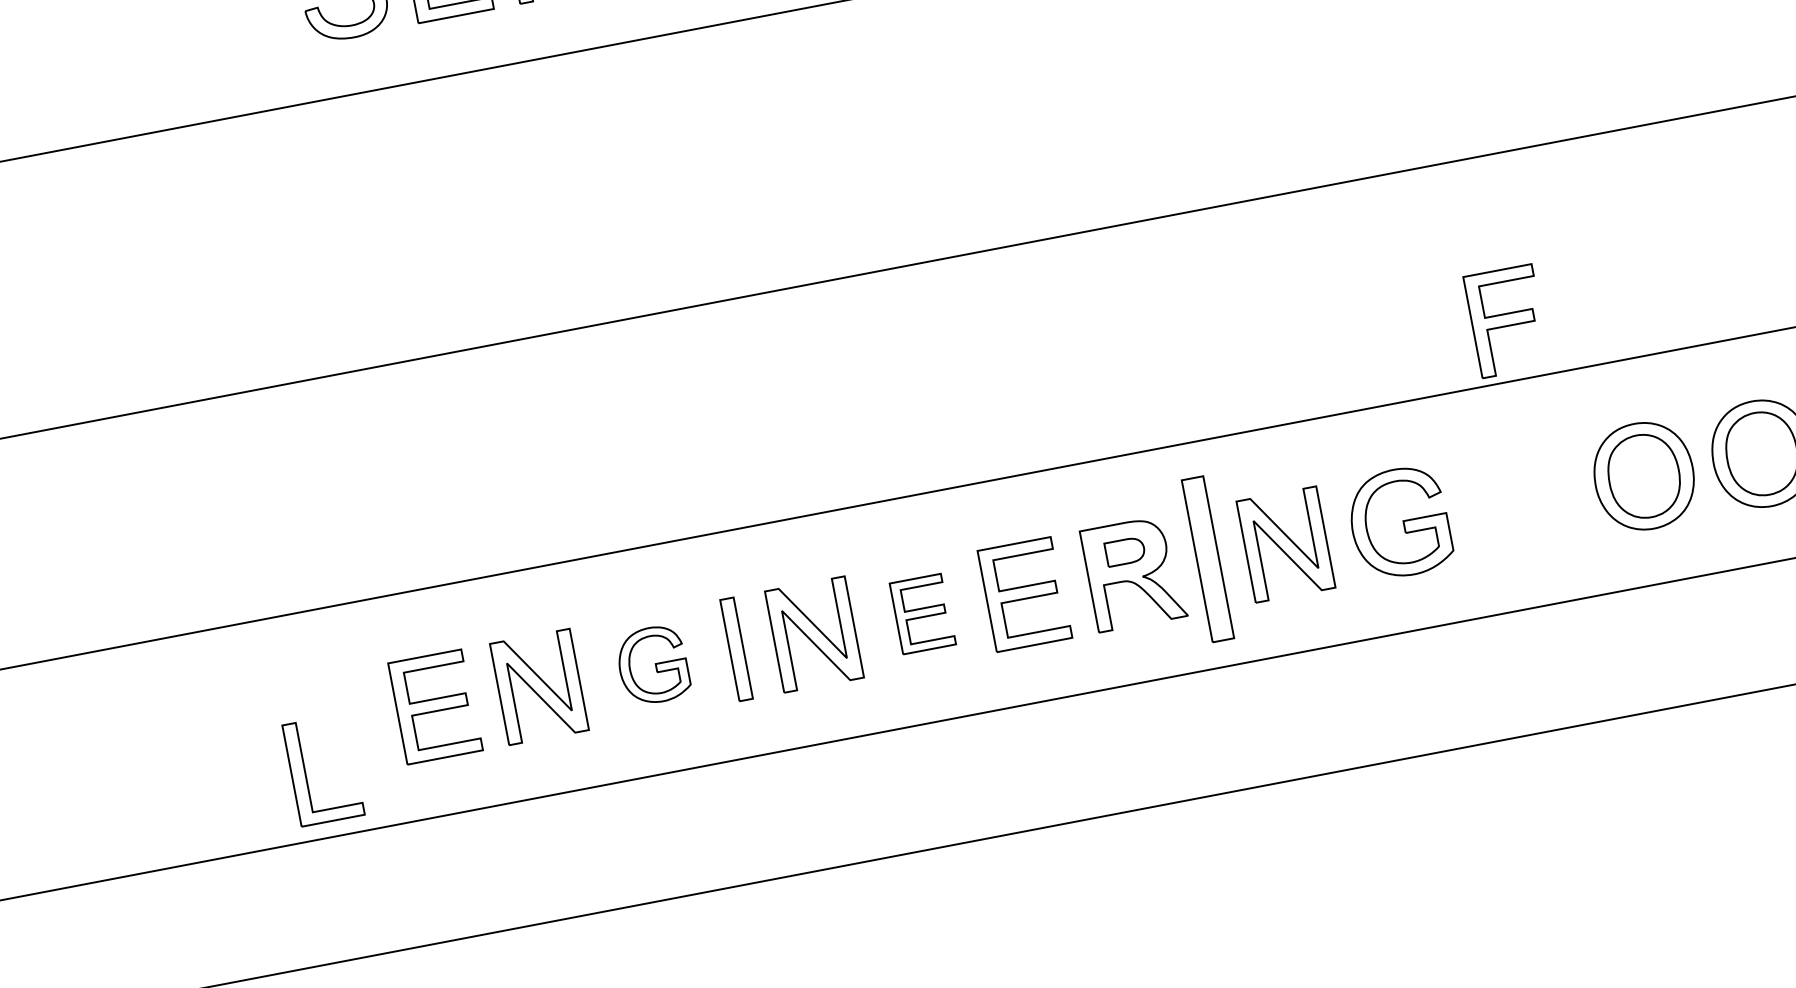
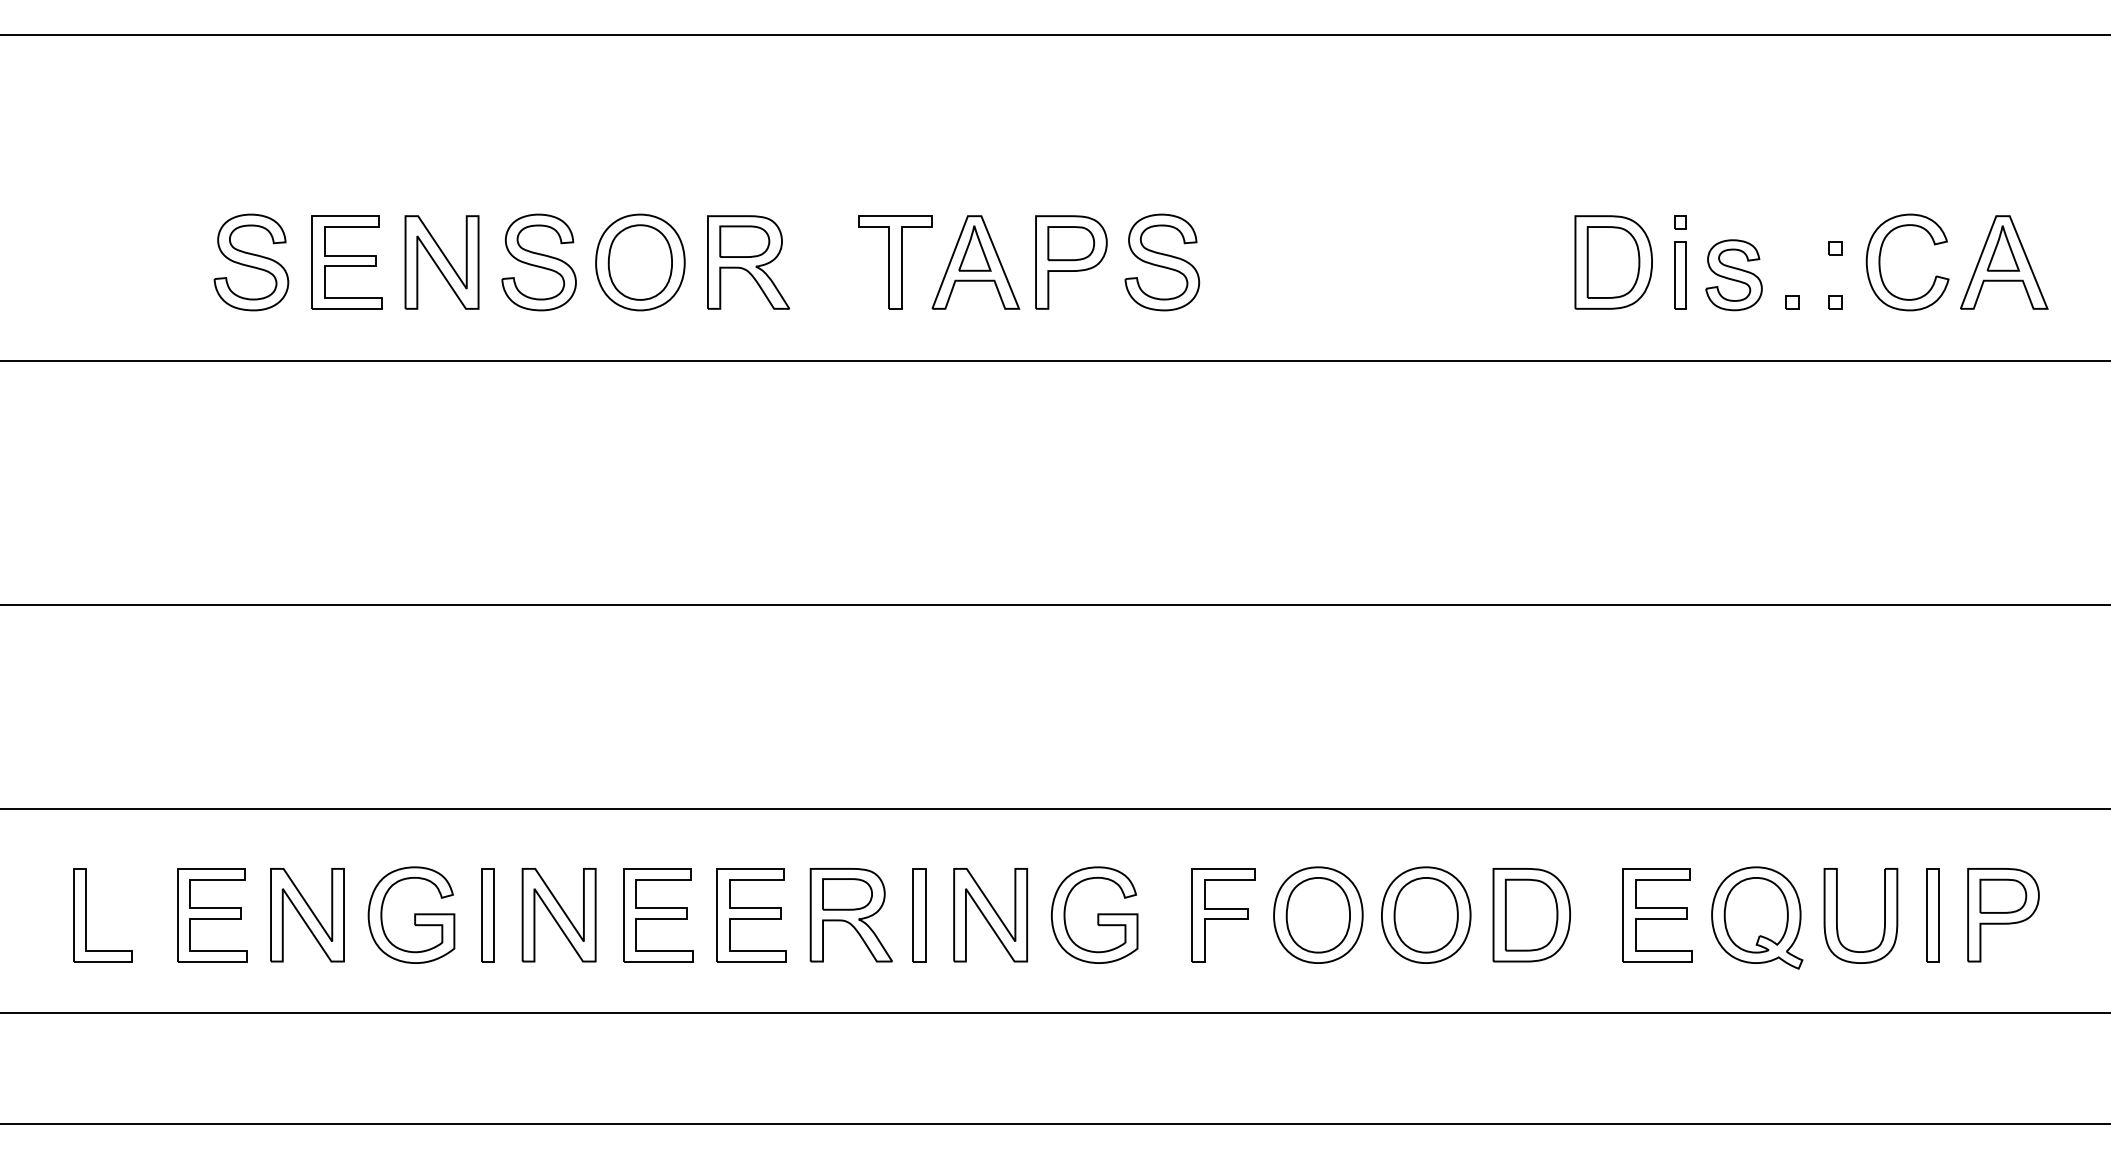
part: (1507, 321) -> (1223, 915), moved
part: (1125, 551) -> (847, 894), size x1.43
part: (1208, 559) -> (919, 915), size x0.62
part: (923, 614) -> (658, 915), size x1.43
part: (652, 664) -> (411, 914), size x1.43
part: (305, 773) -> (86, 915), moved

